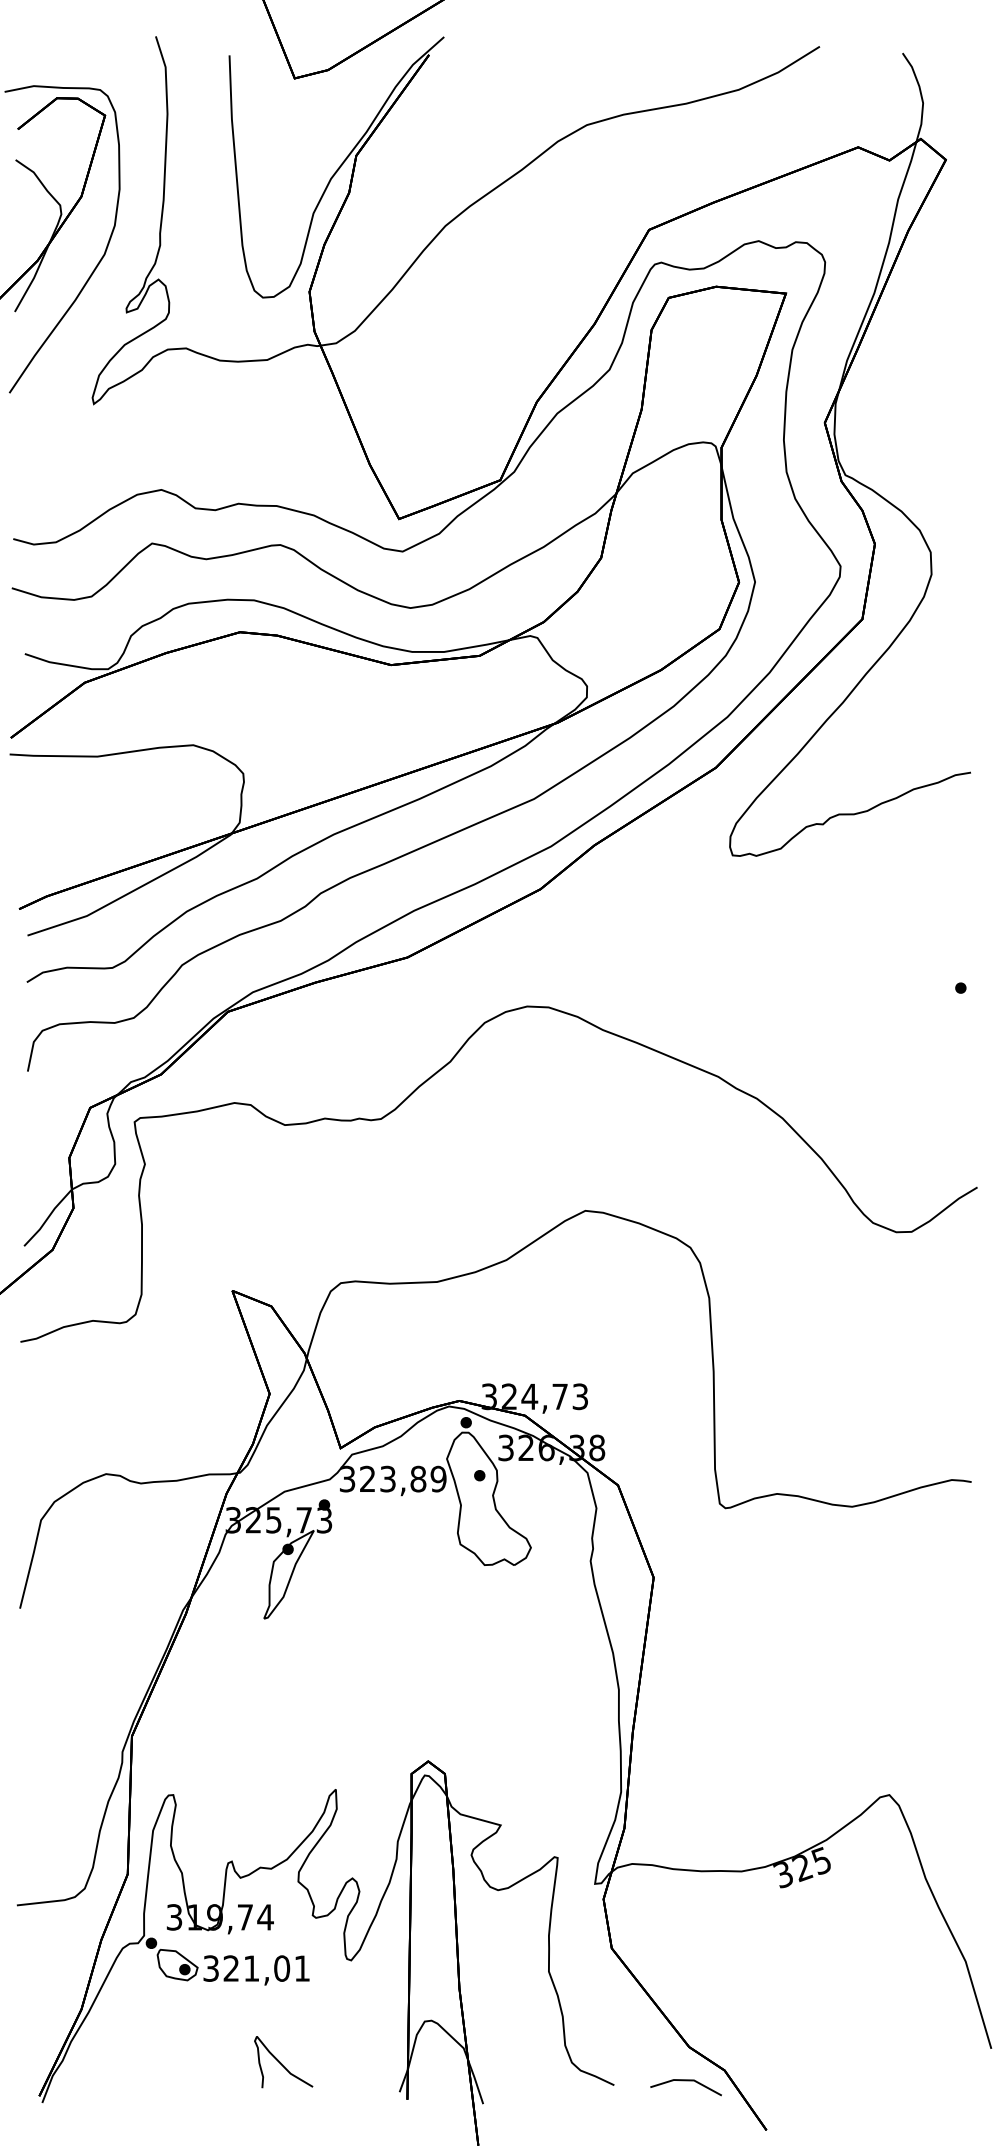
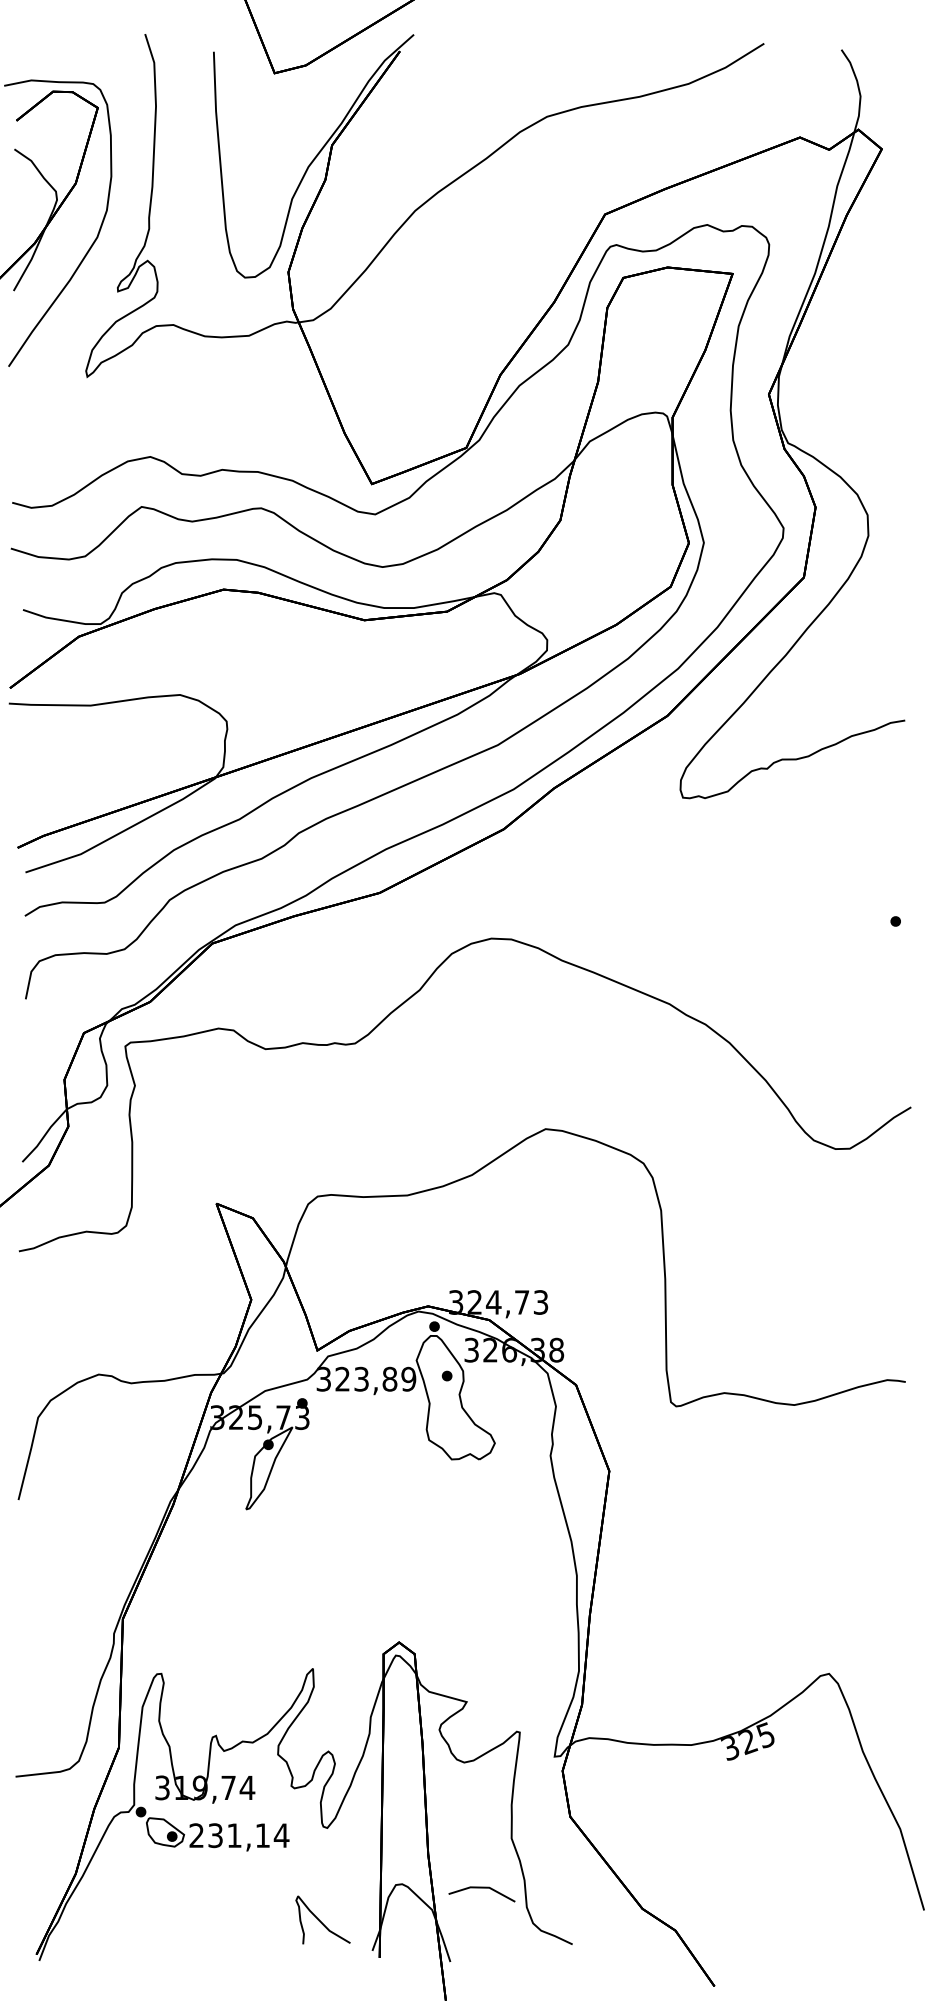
text: (256, 1968) -> (238, 1835), 321,01 -> 231,14
curve: (282, 2063) -> (321, 1921), moved
line: (685, 2081) -> (481, 1888), moved

